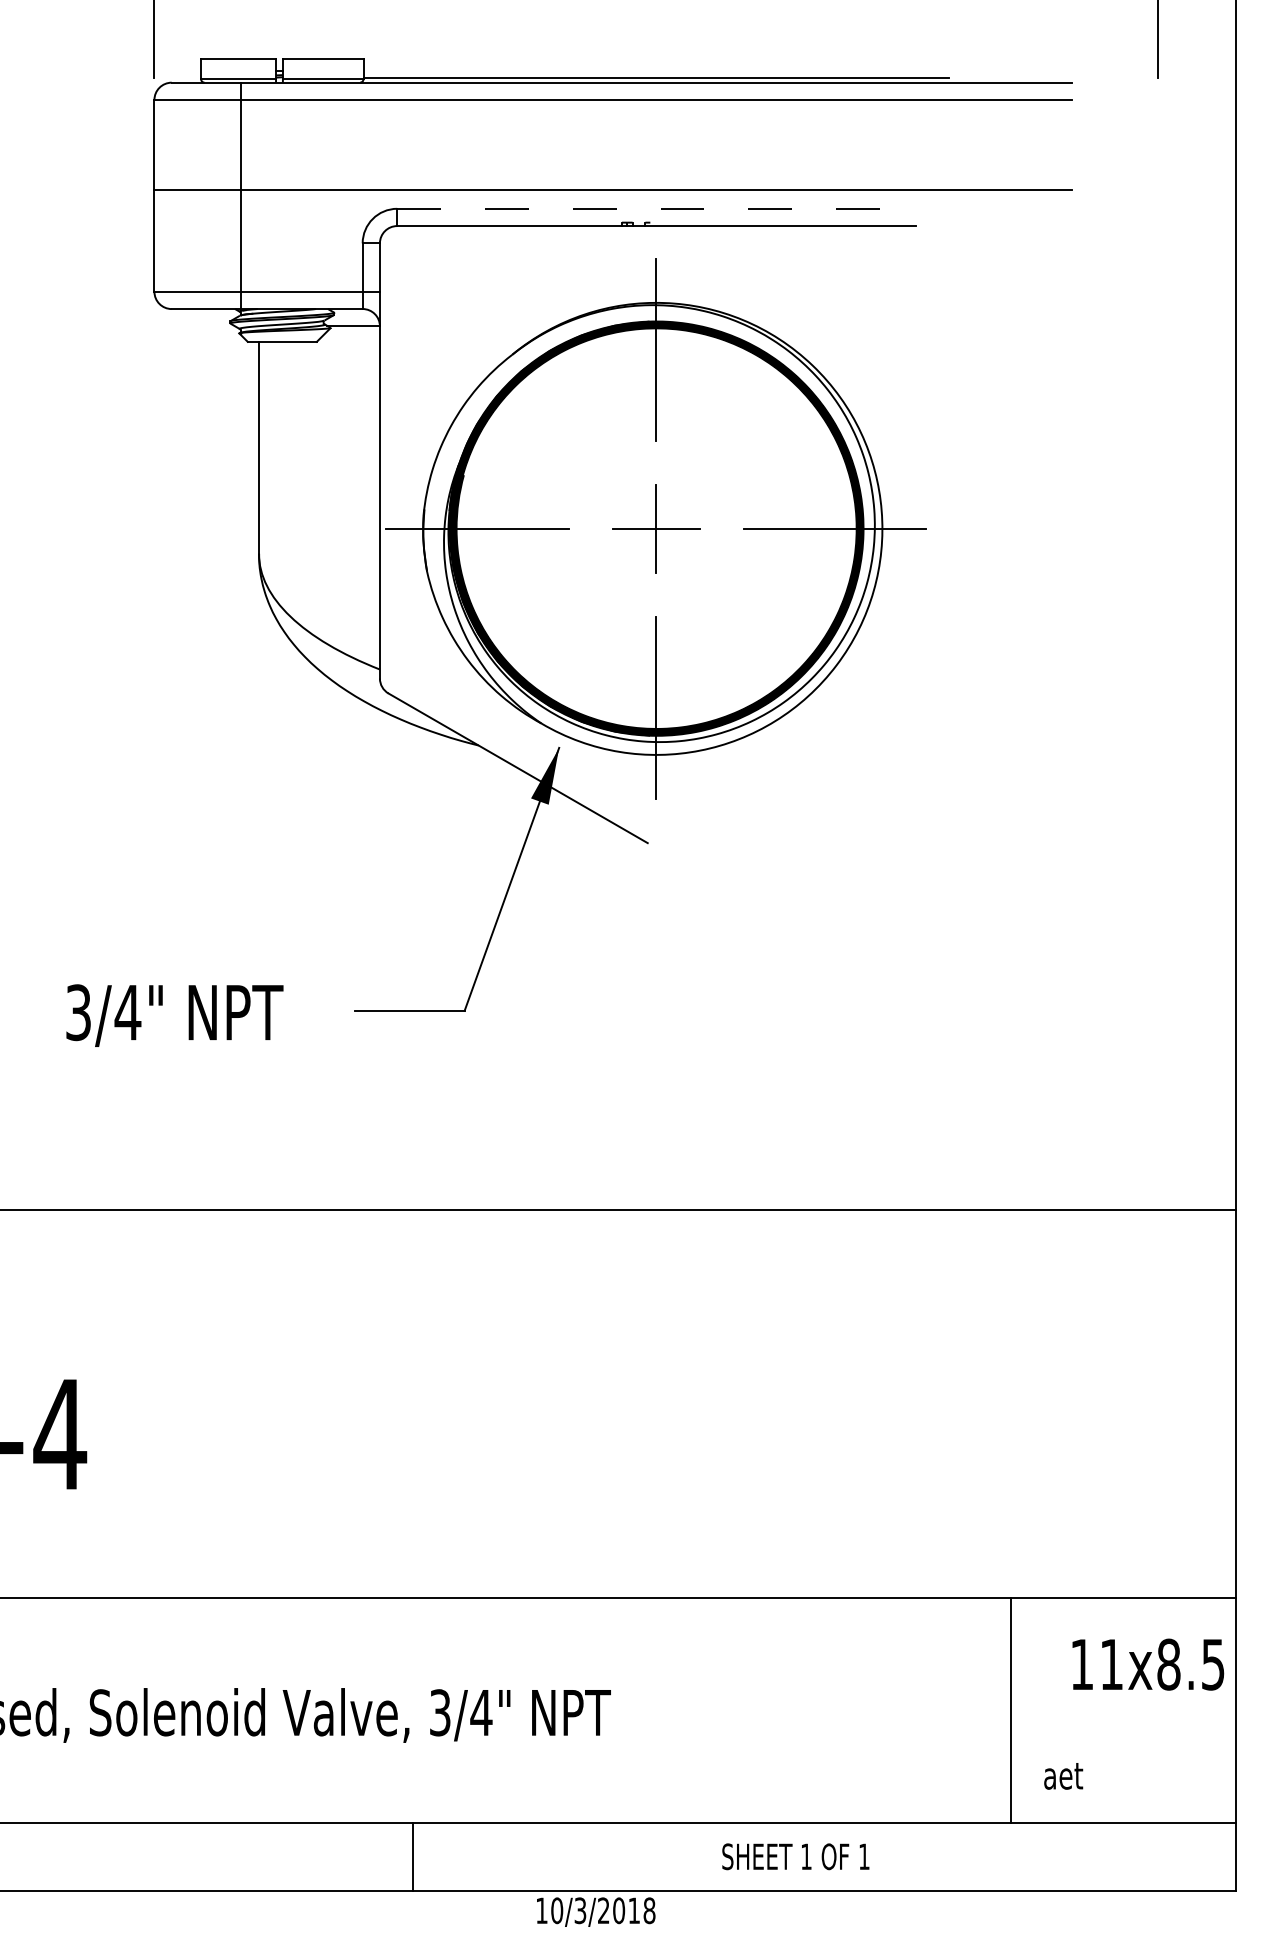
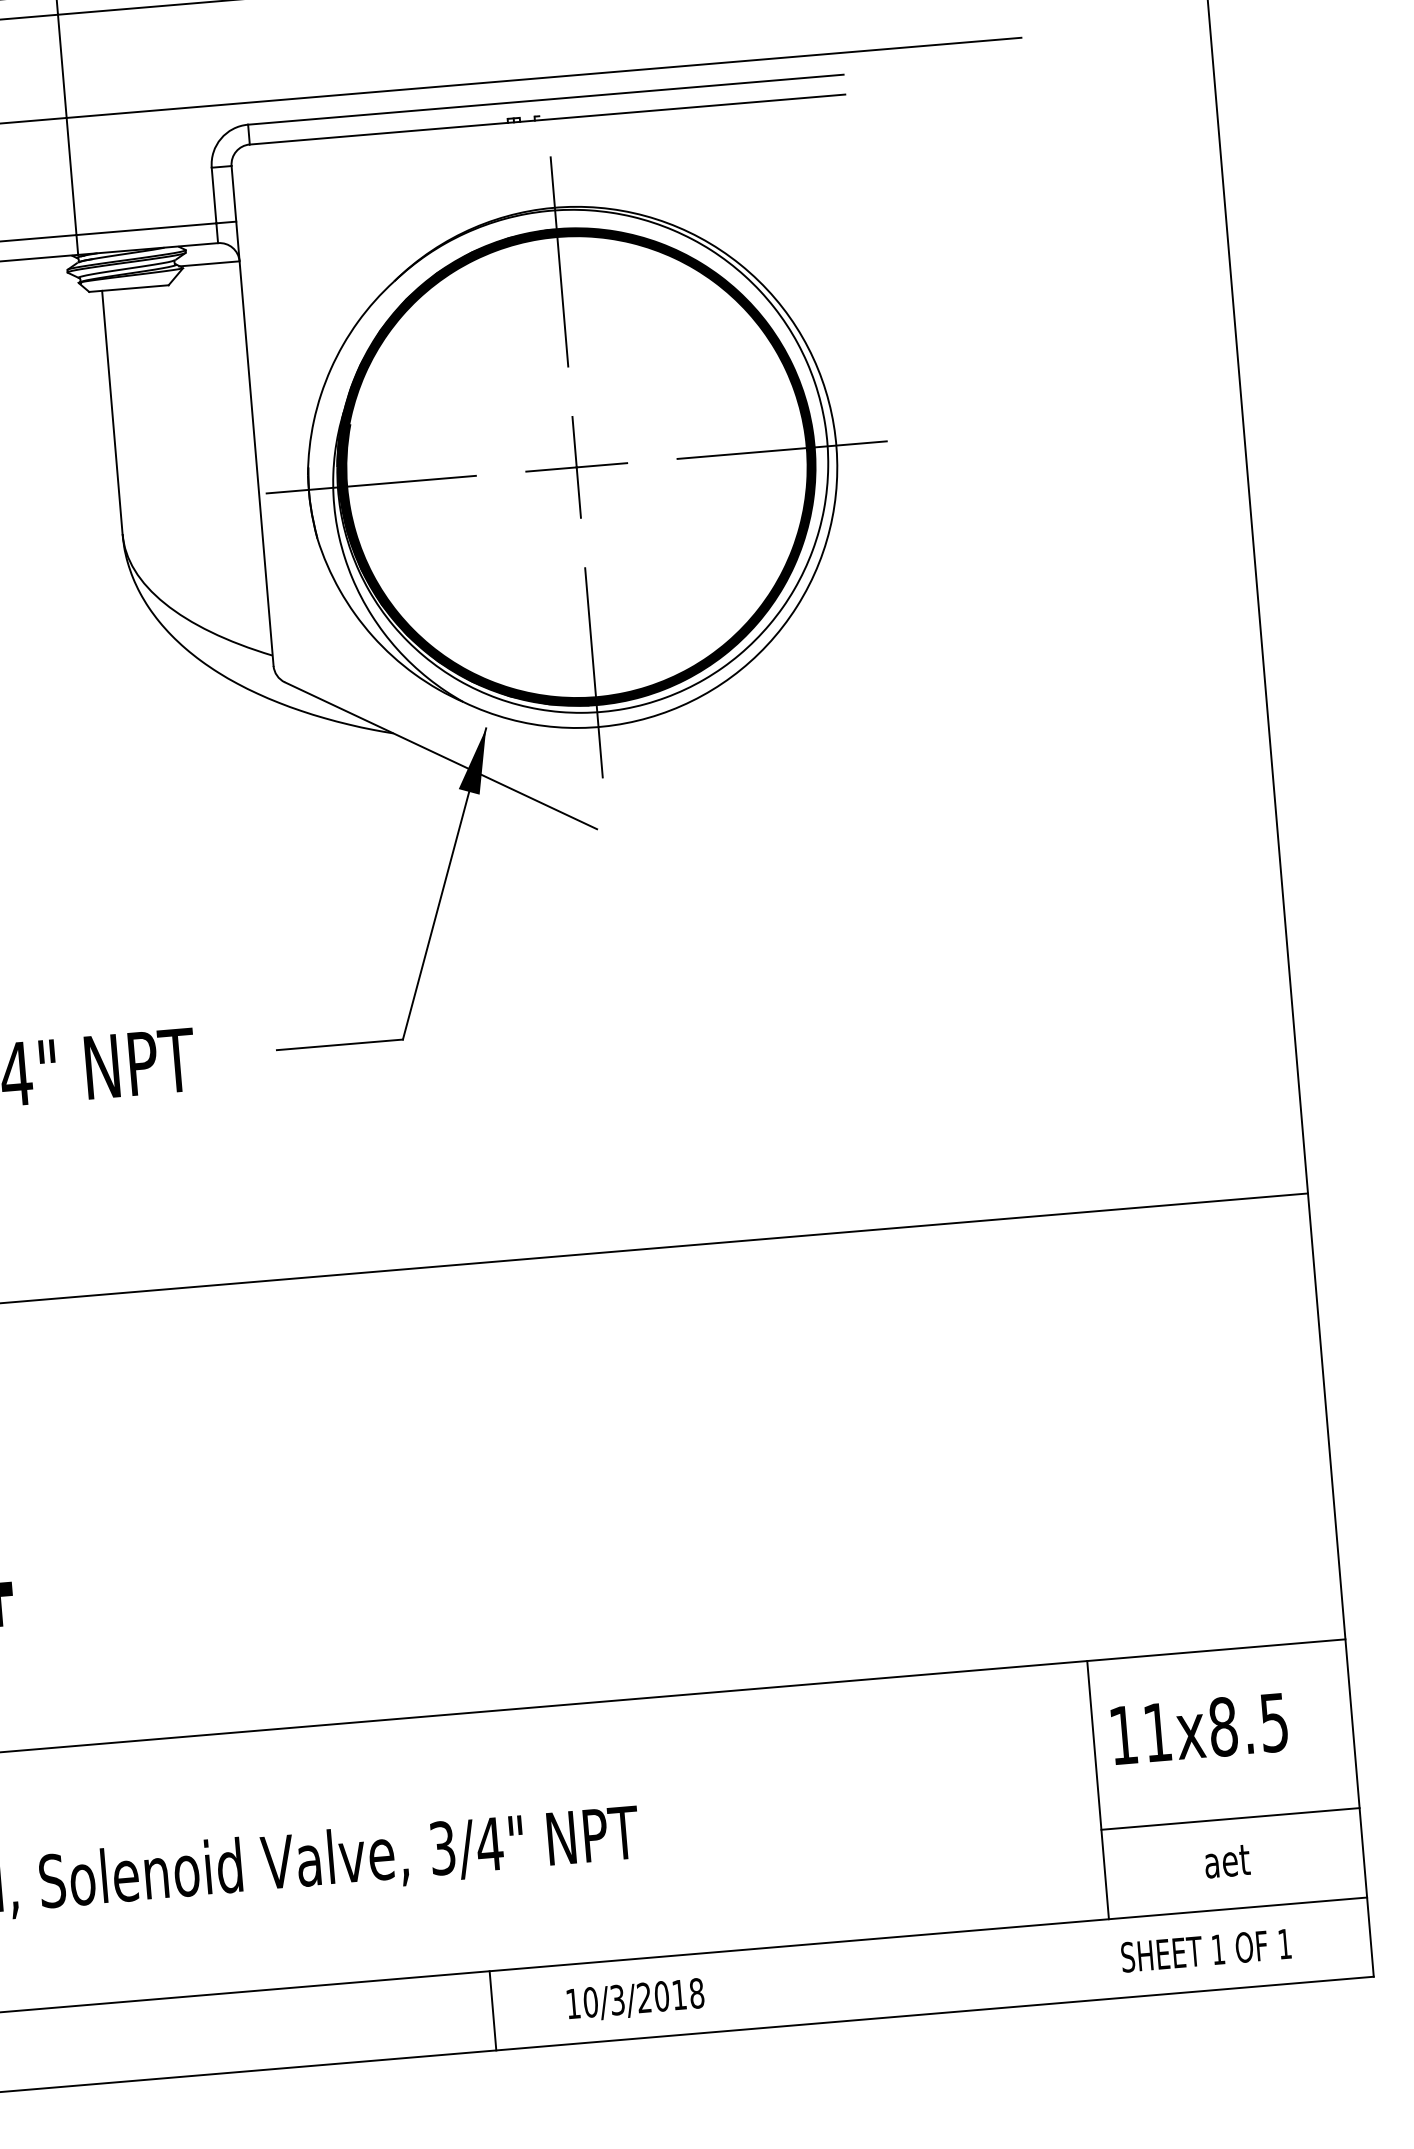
line: (656, 208) -> (545, 99), dashed -> solid
text: (1148, 1664) -> (1199, 1728), moved
line: (1123, 1744) -> (1230, 1818), added
text: (1063, 1776) -> (1227, 1861), moved
line: (412, 1856) -> (492, 2010), moved
text: (795, 1856) -> (1205, 1950), moved
text: (596, 1911) -> (636, 1999), moved

